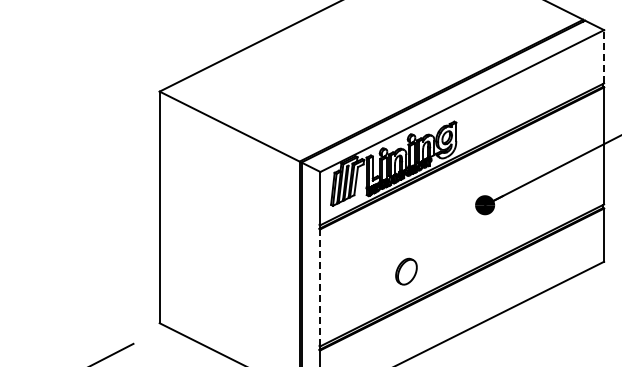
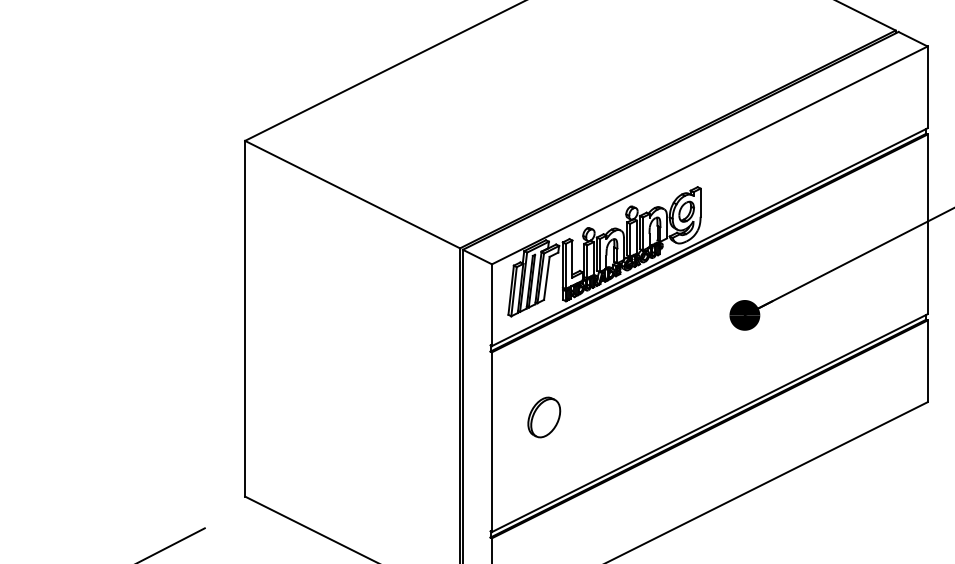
line: (604, 56) -> (928, 86), dashed -> solid
part: (406, 271) -> (544, 417), moved
line: (320, 287) -> (492, 441), dashed -> solid

